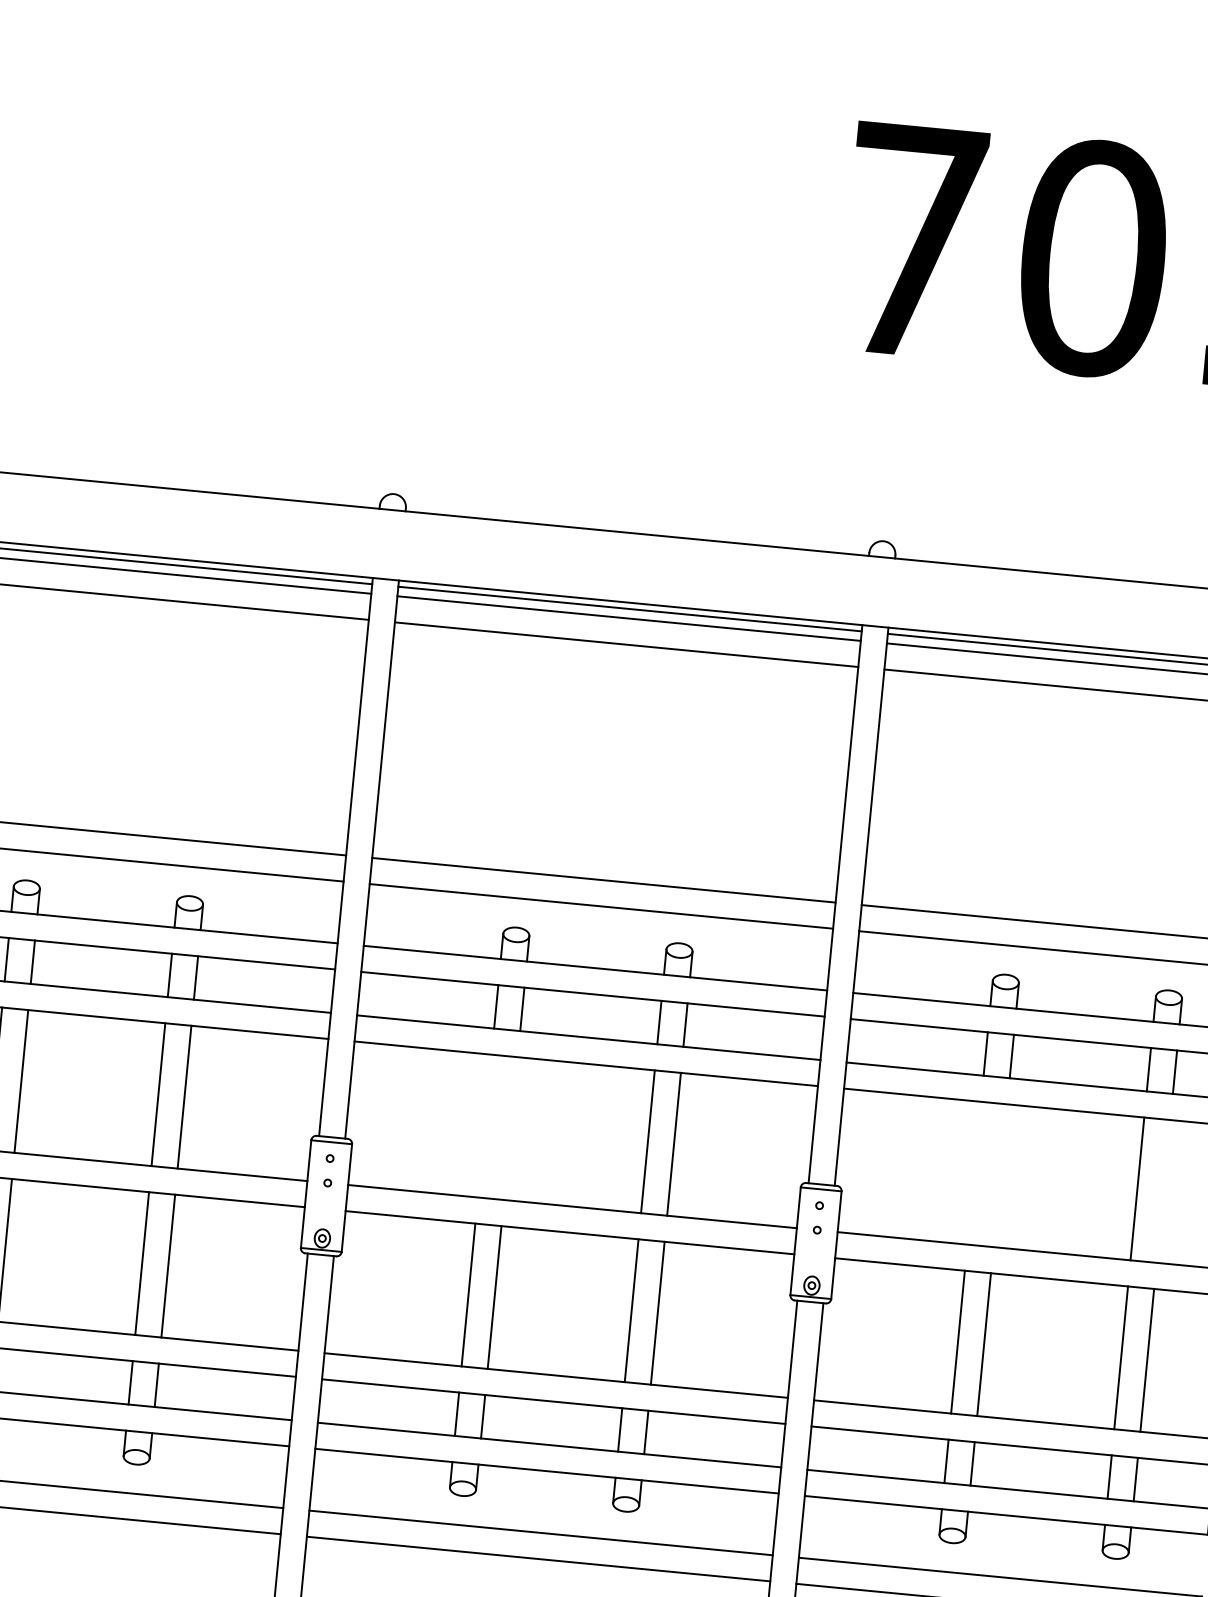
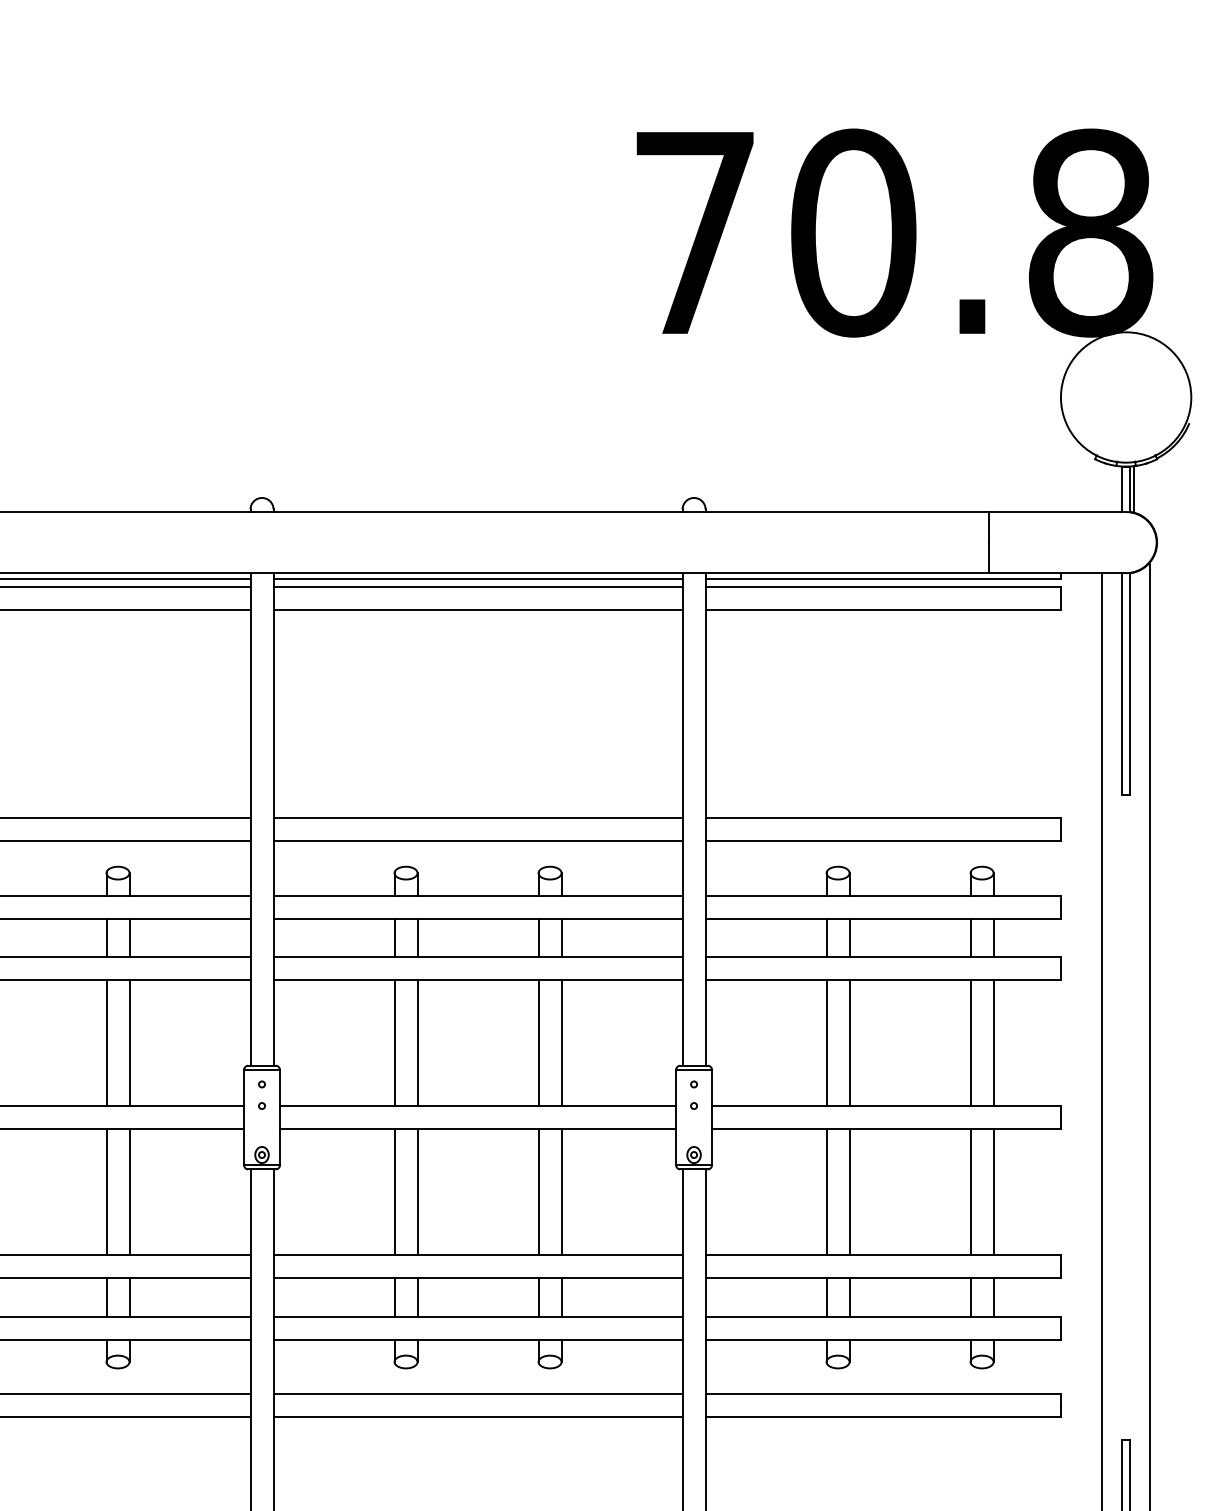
line: (484, 1126) -> (394, 1043), added
line: (510, 1129) -> (417, 1043), added
line: (974, 1173) -> (826, 1043), added
line: (1000, 1176) -> (849, 1043), added
line: (1163, 1191) -> (993, 1043), added

